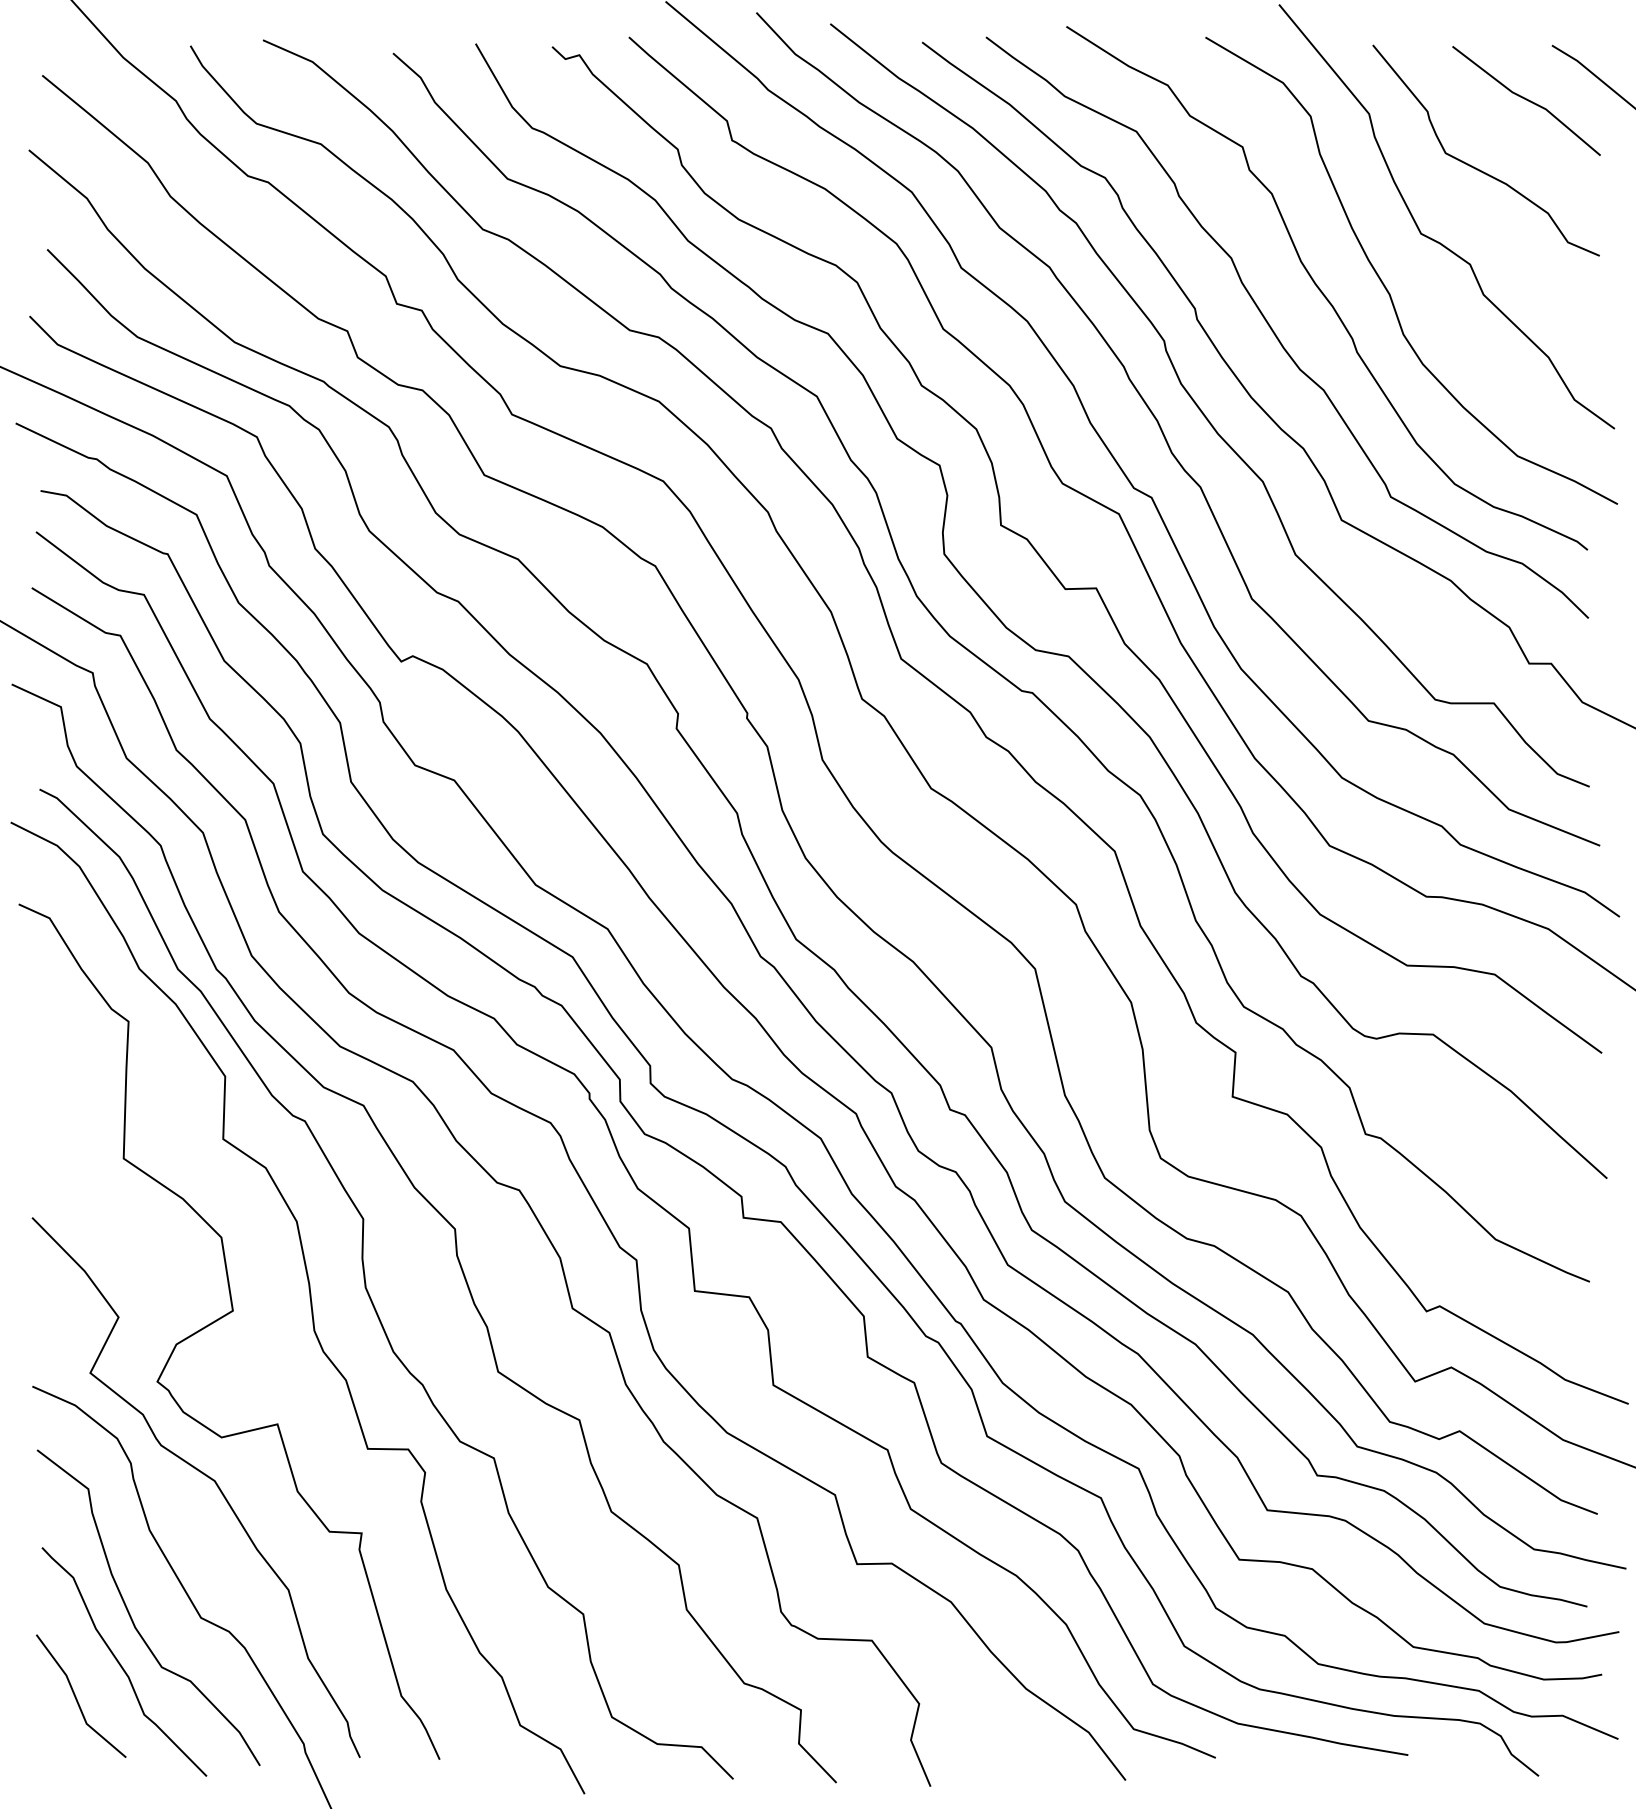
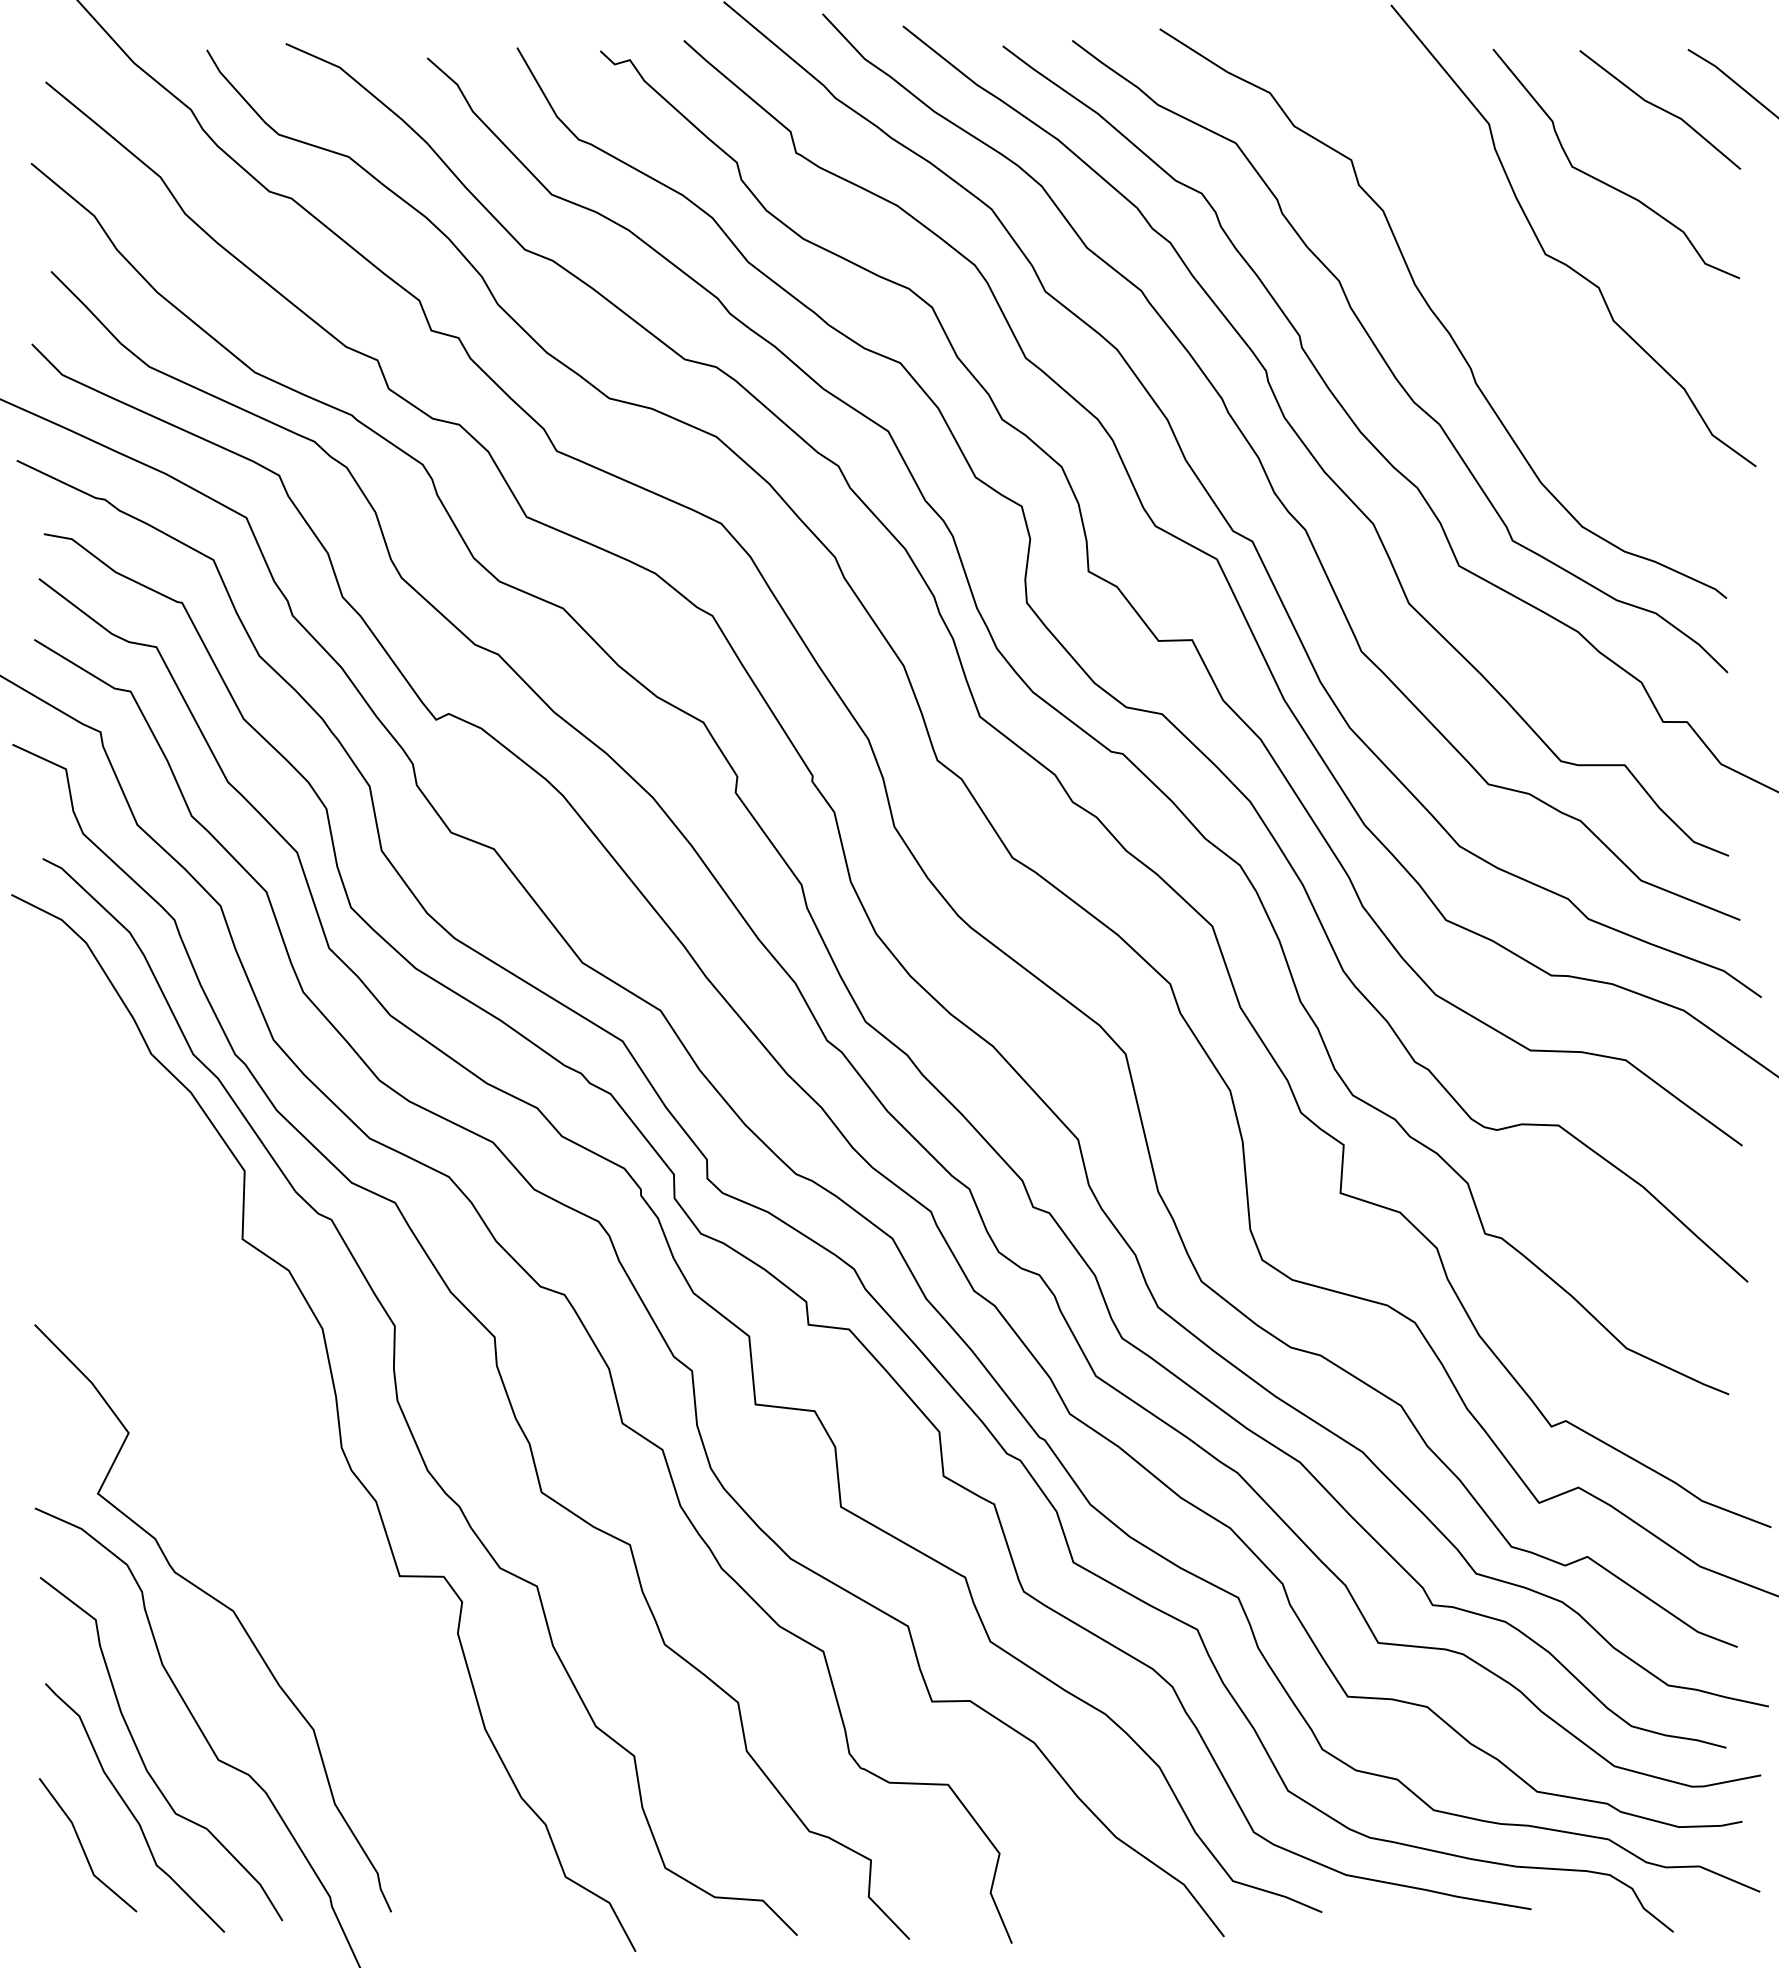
curve: (1384, 283) -> (1505, 308), removed
curve: (220, 1319) -> (239, 1435), removed

